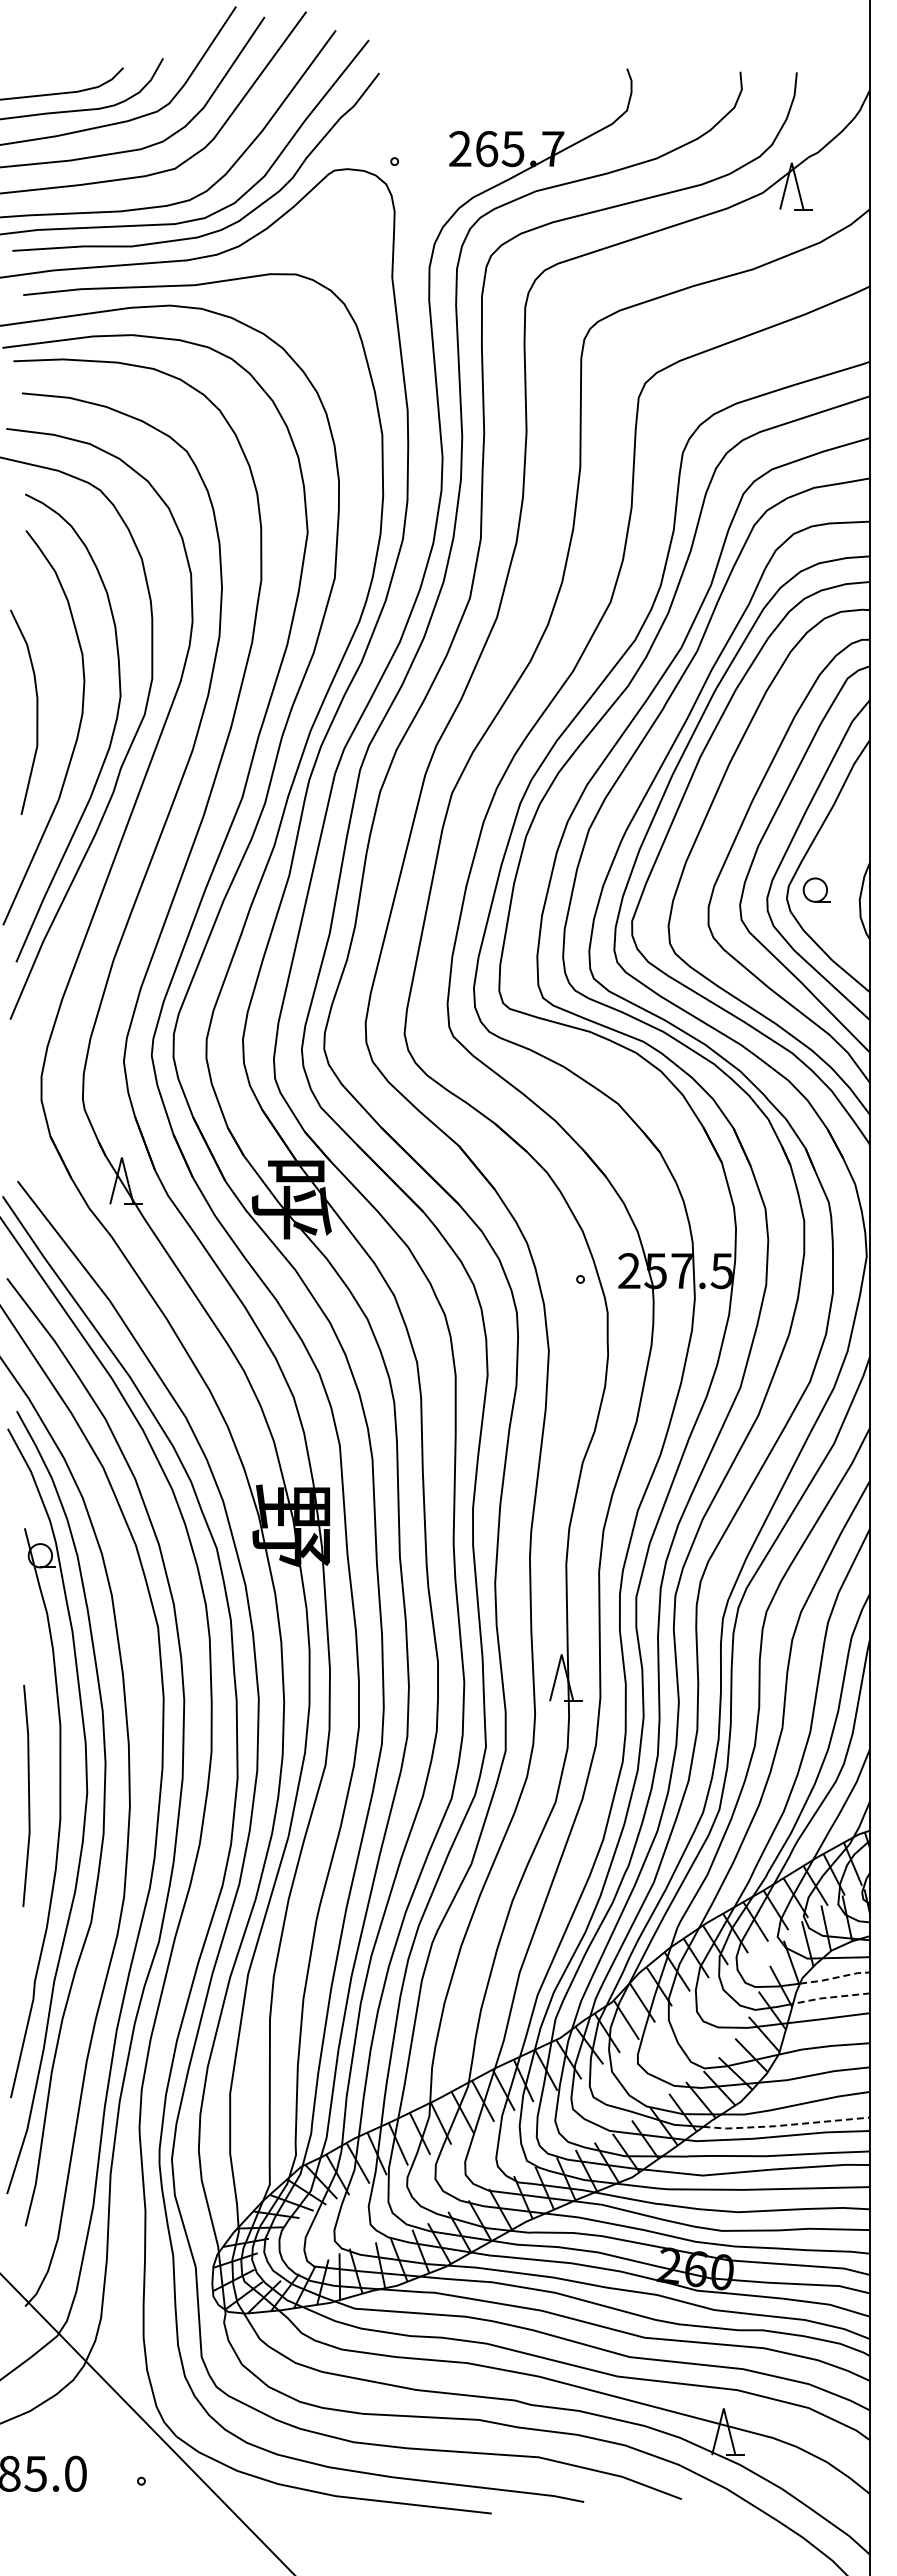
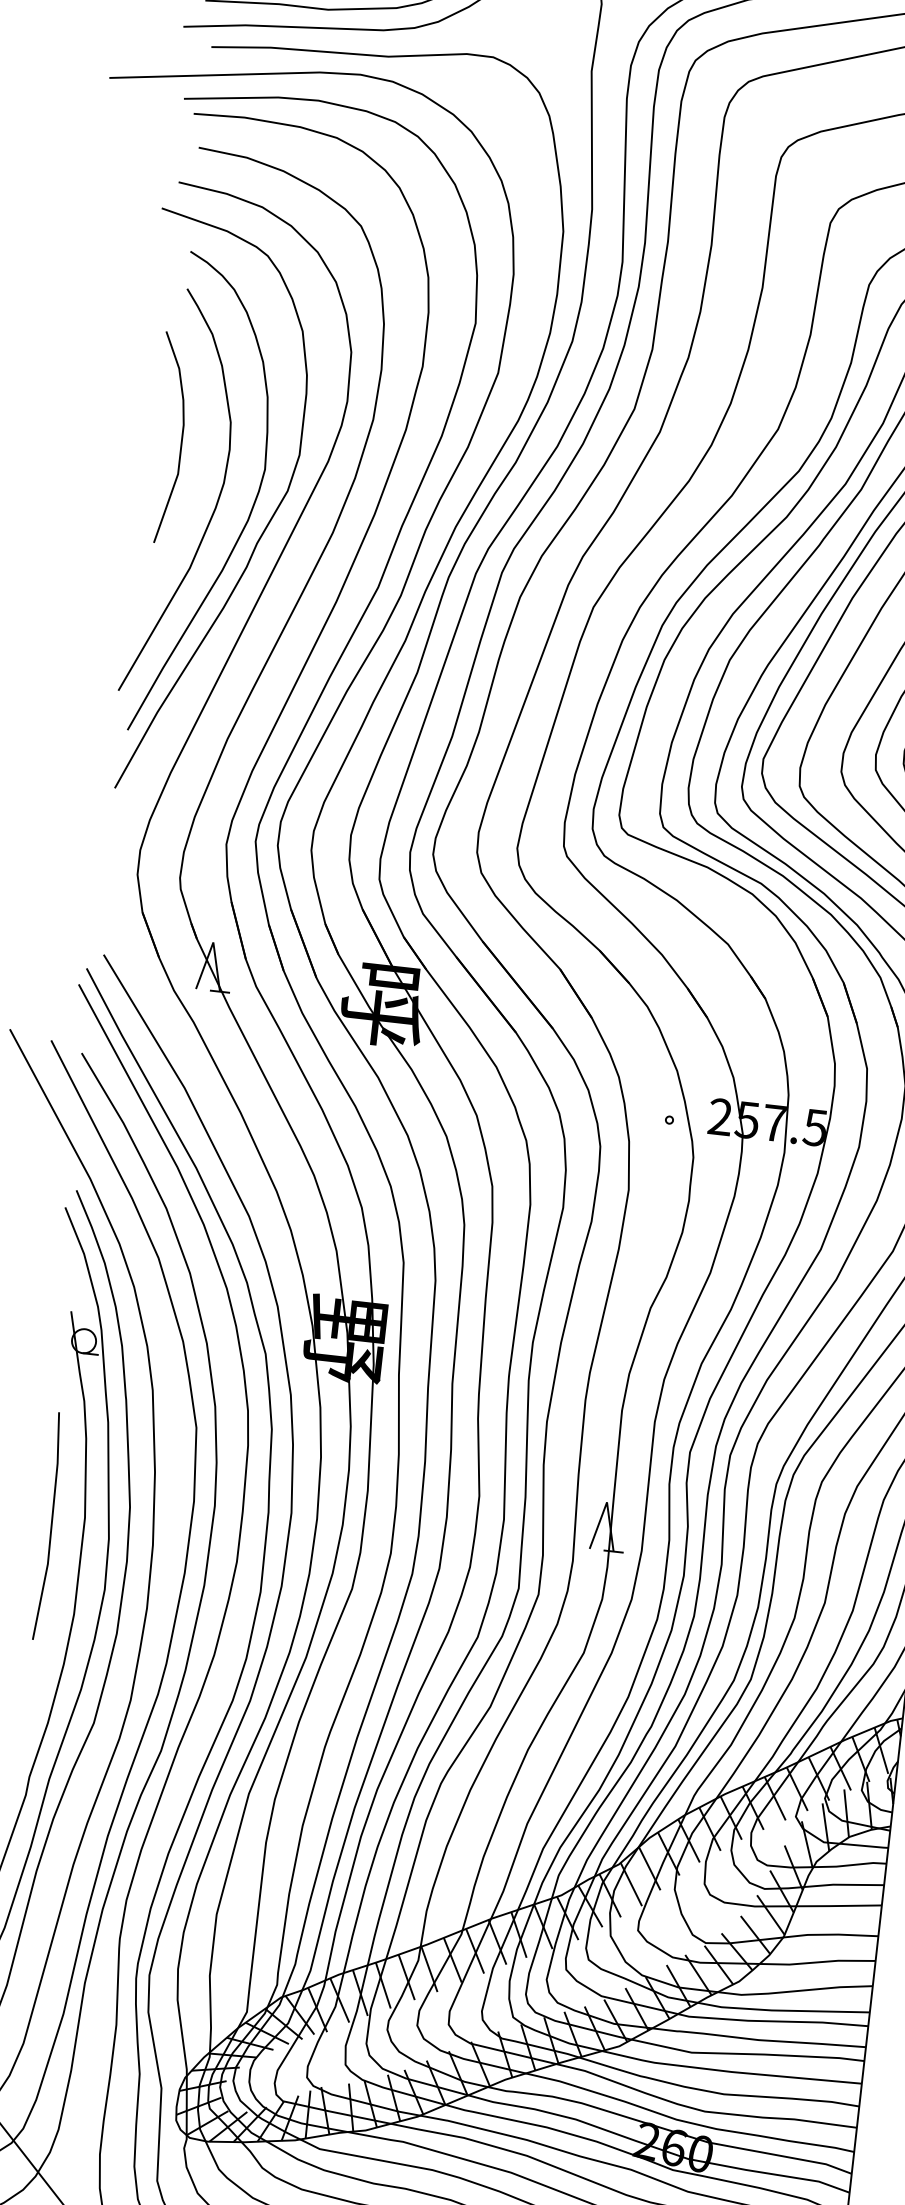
curve: (36, 711) -> (181, 438), moved
line: (28, 1795) -> (50, 1526), moved
line: (834, 1977) -> (849, 1864), dashed -> solid
line: (830, 1997) -> (843, 1884), dashed -> solid
line: (786, 2125) -> (783, 2010), dashed -> solid

